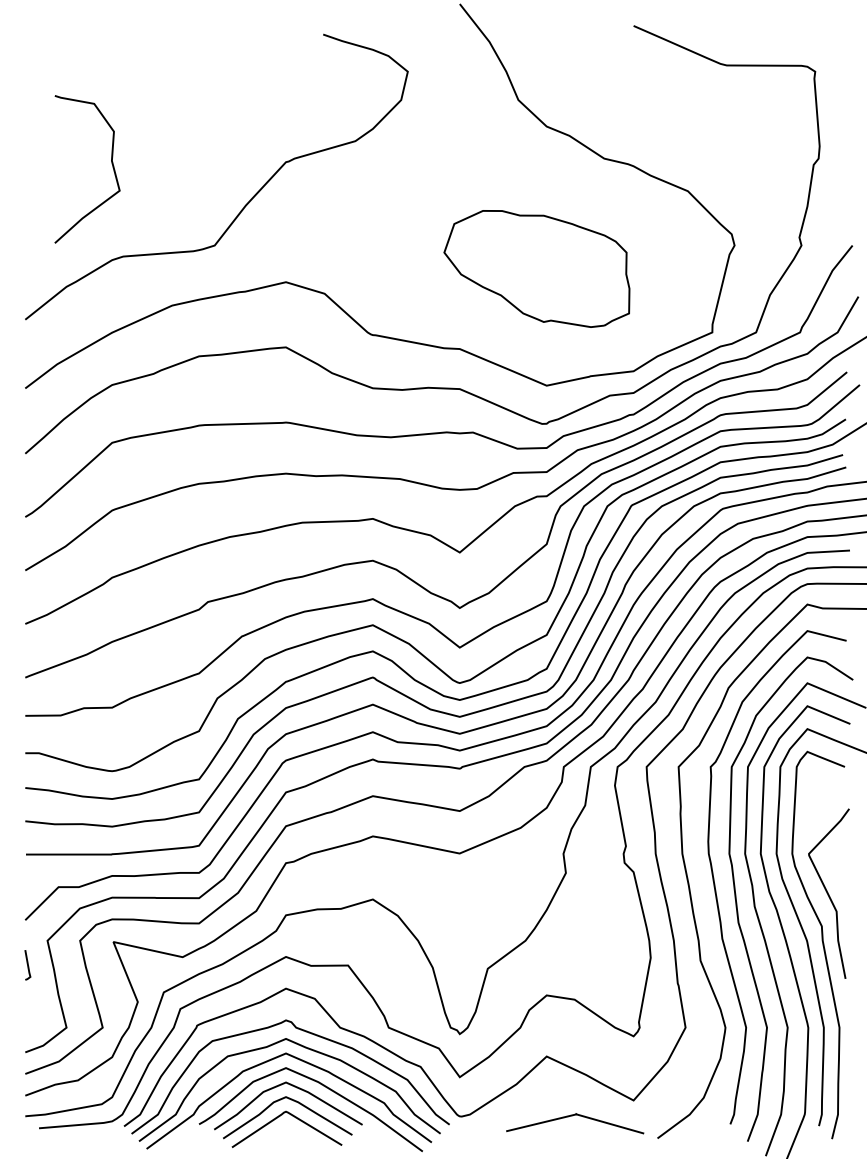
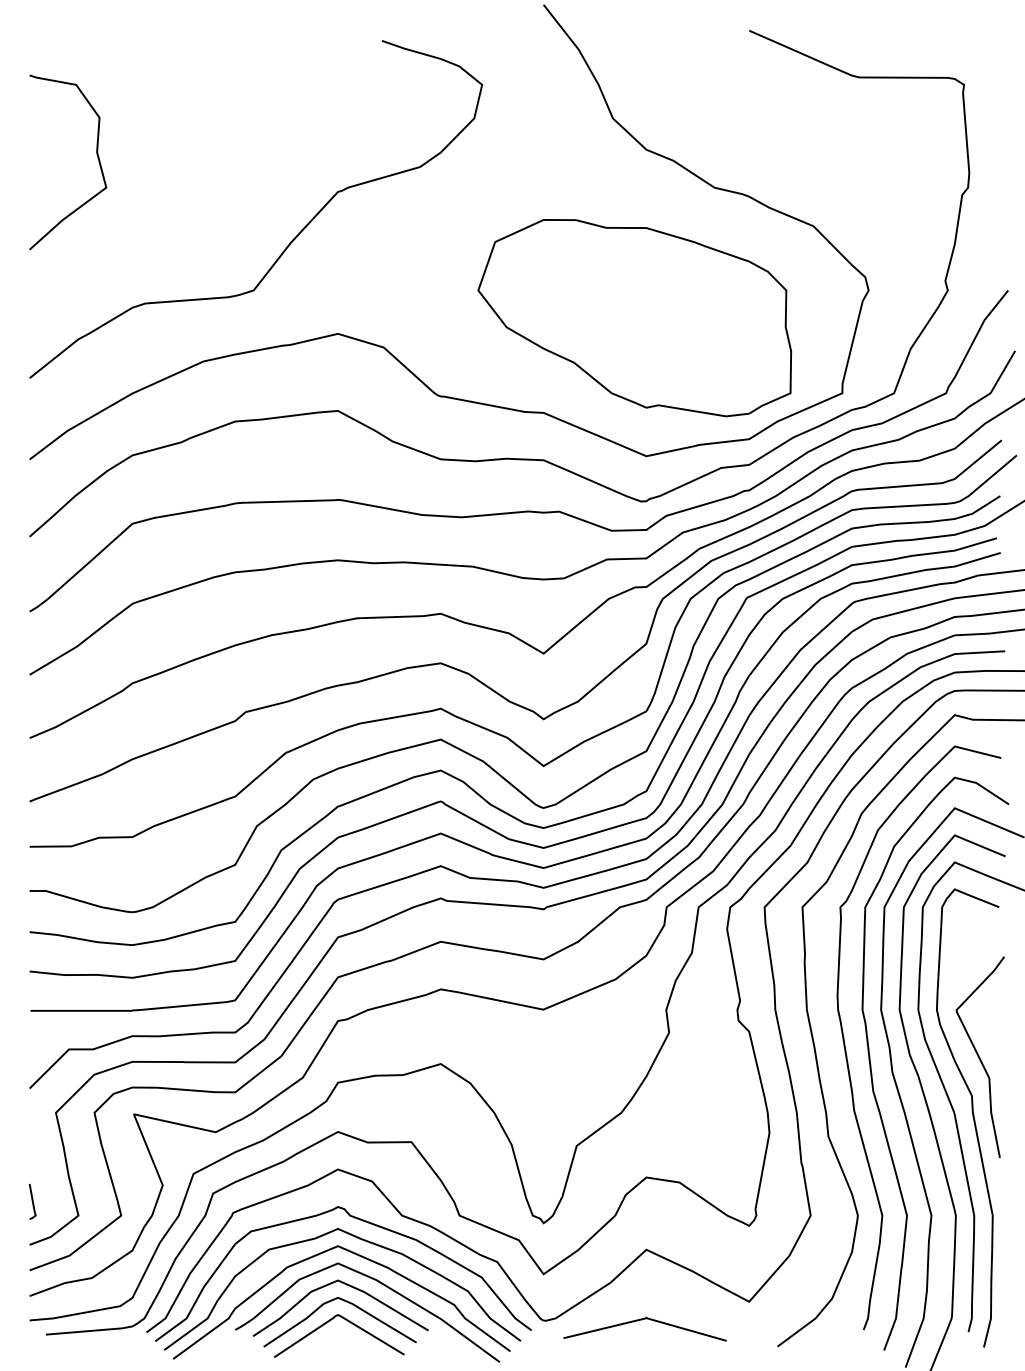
curve: (111, 162) -> (96, 154), moved
part: (536, 269) -> (634, 318), size x1.43
line: (27, 965) -> (32, 1201), moved
curve: (572, 1116) -> (642, 1320), moved

